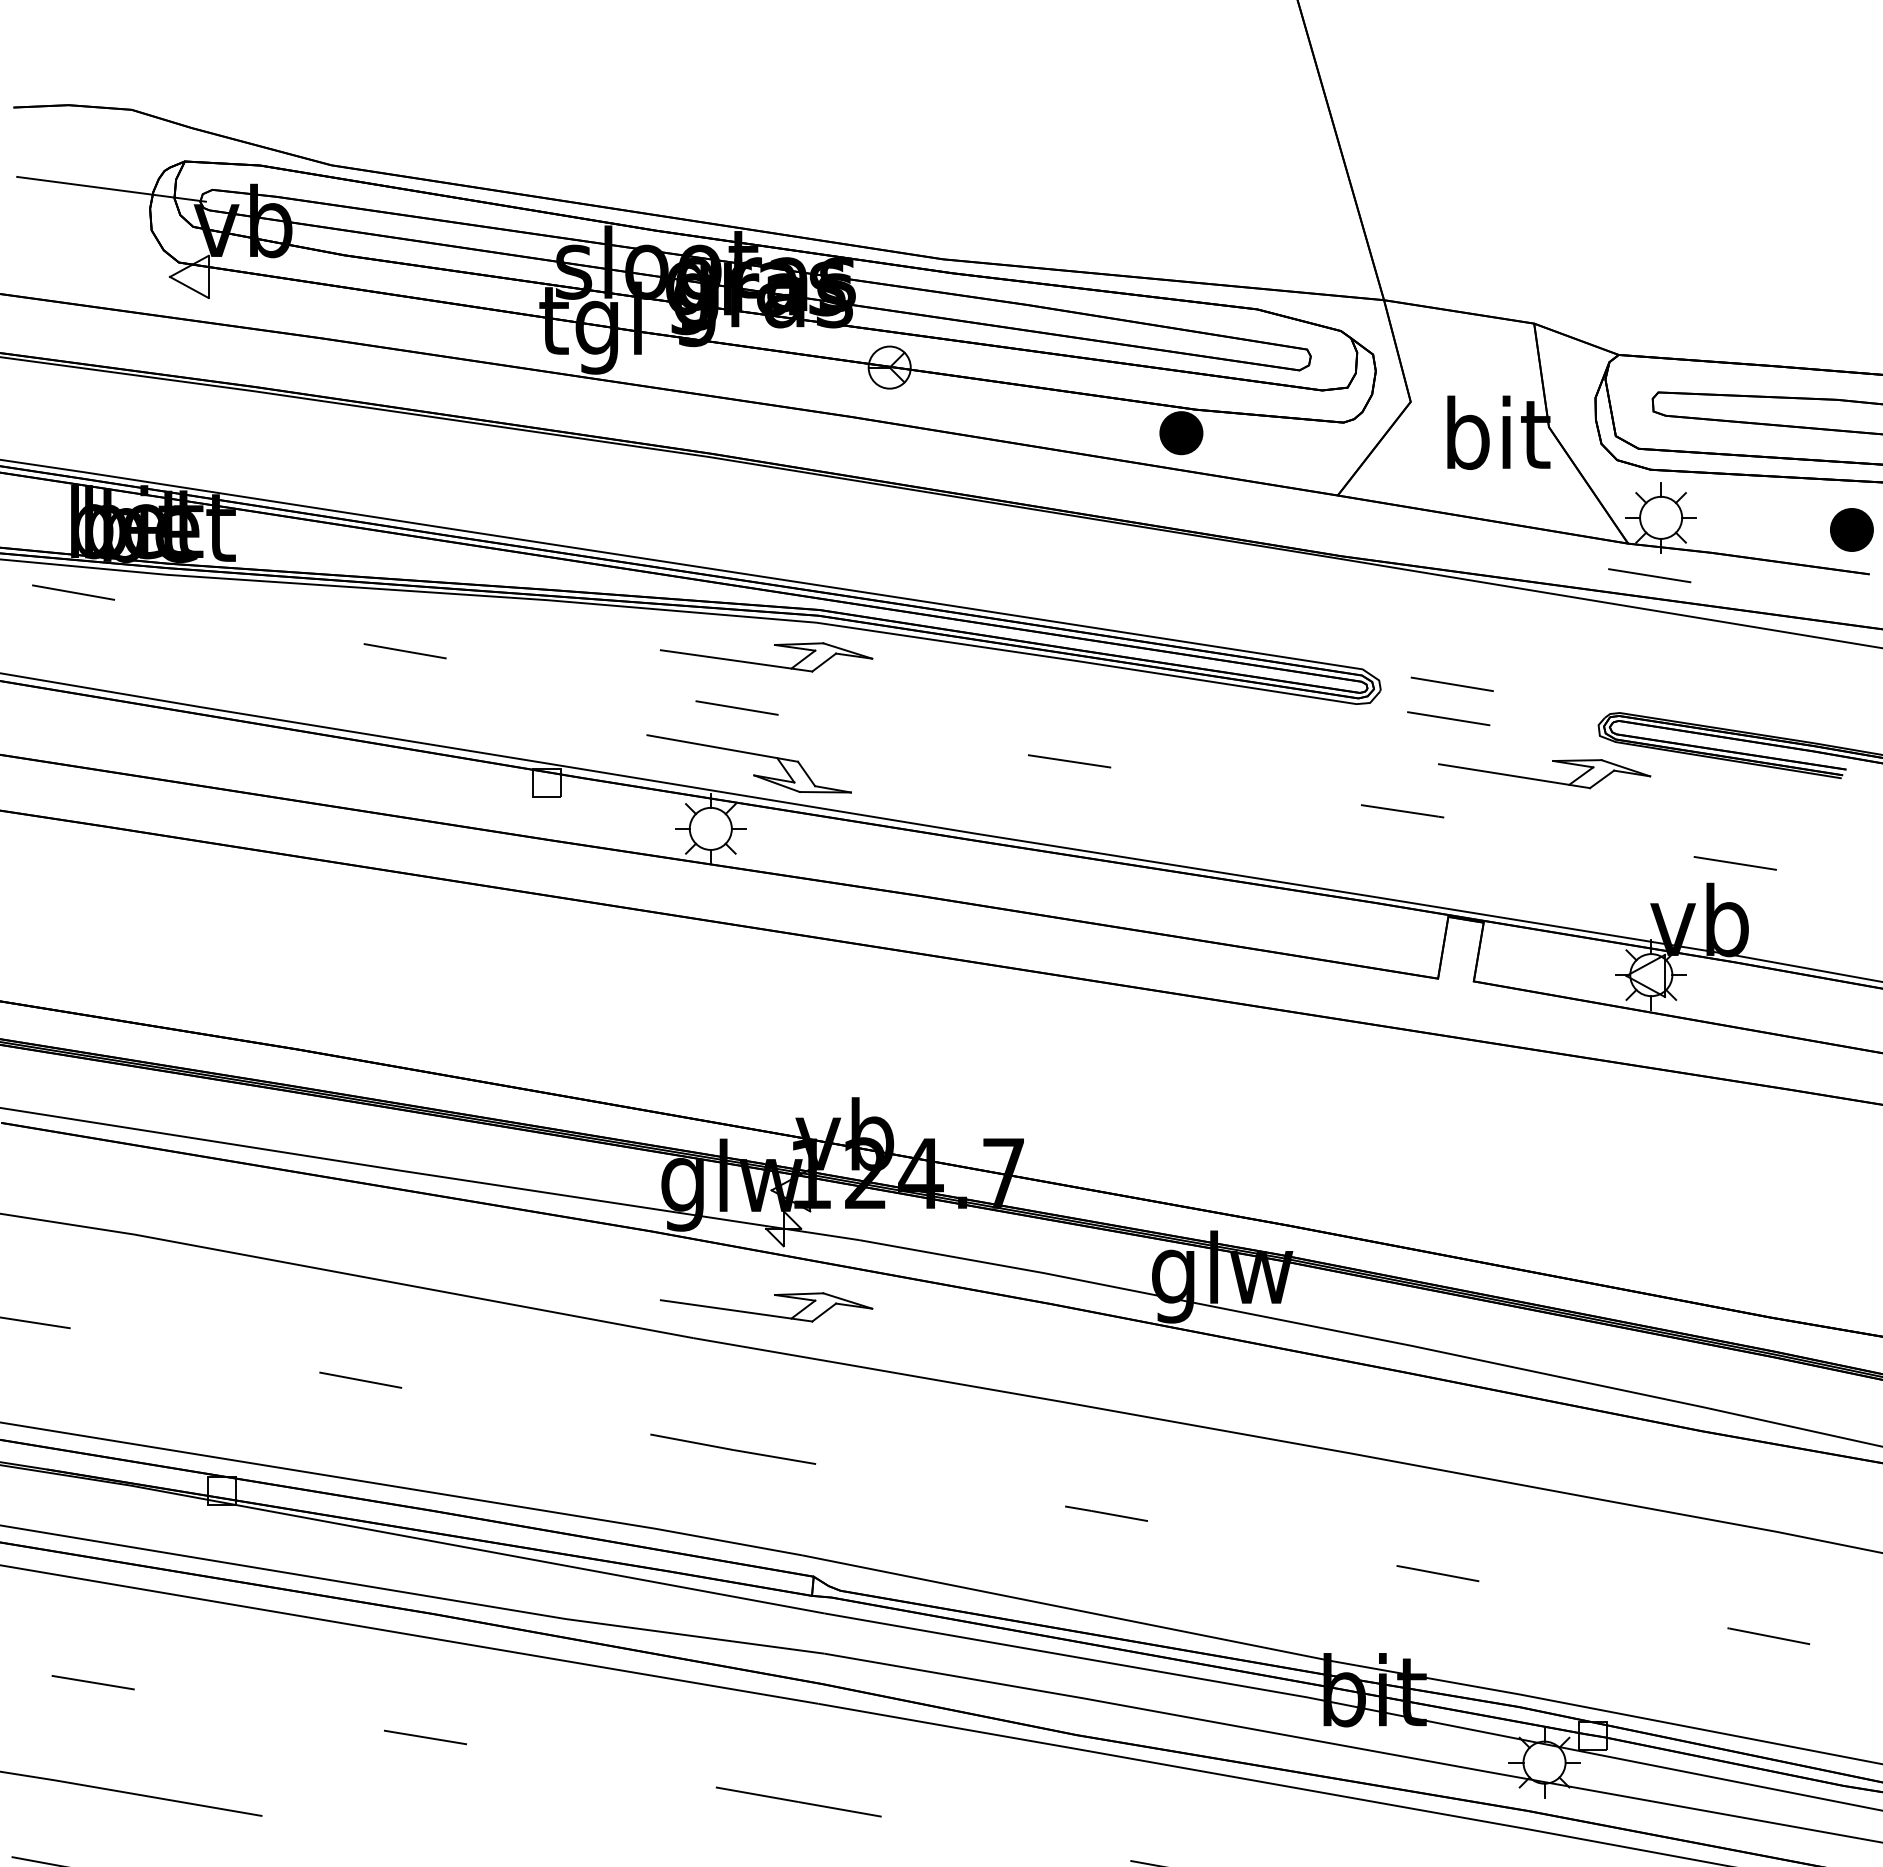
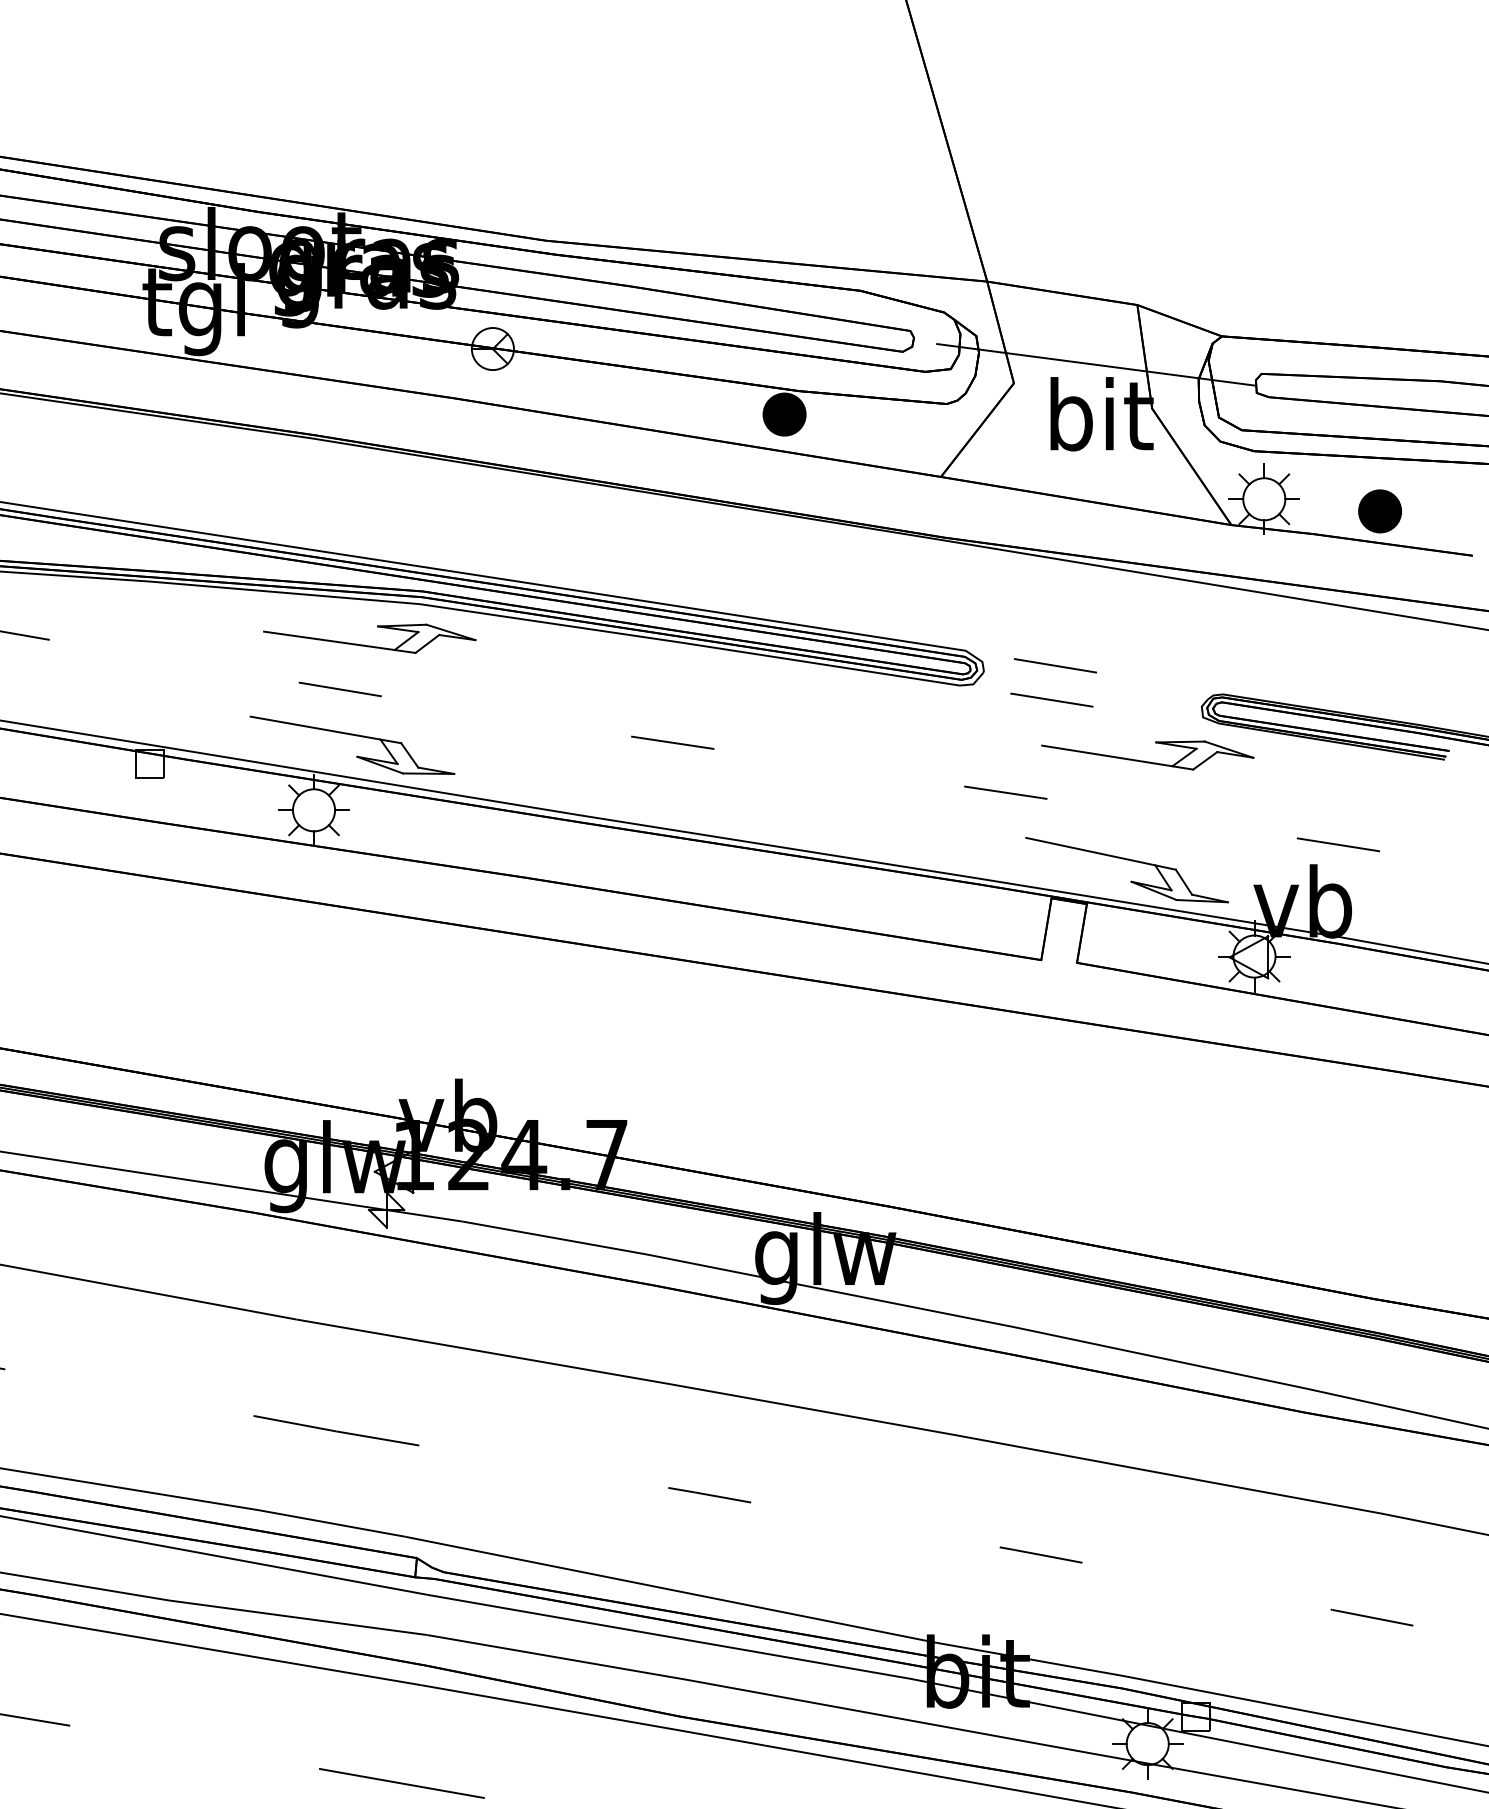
line: (1492, 383) -> (1095, 364), added
part: (1851, 529) -> (1379, 510), moved
line: (1649, 575) -> (1252, 556), removed
part: (1525, 879) -> (1128, 860), added
part: (764, 1313) -> (367, 1294), removed

